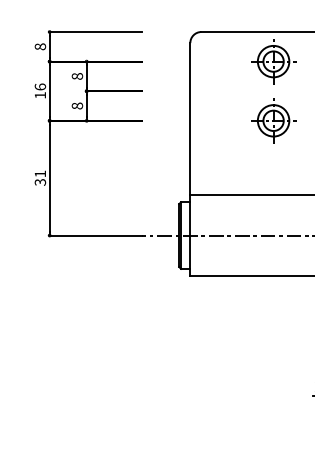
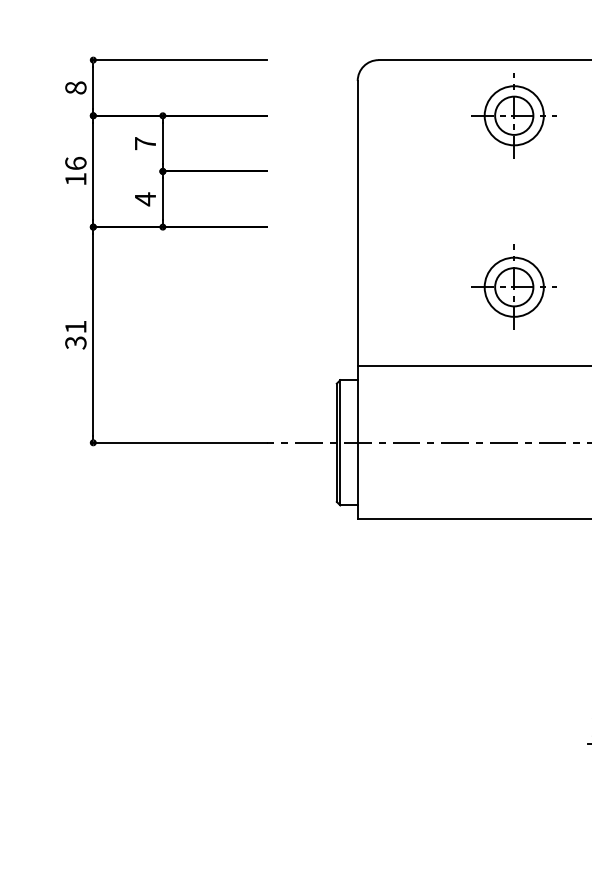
text: (77, 76) -> (145, 143), 8 -> 7
text: (77, 105) -> (145, 198), 8 -> 4
part: (273, 120) -> (514, 286), moved

